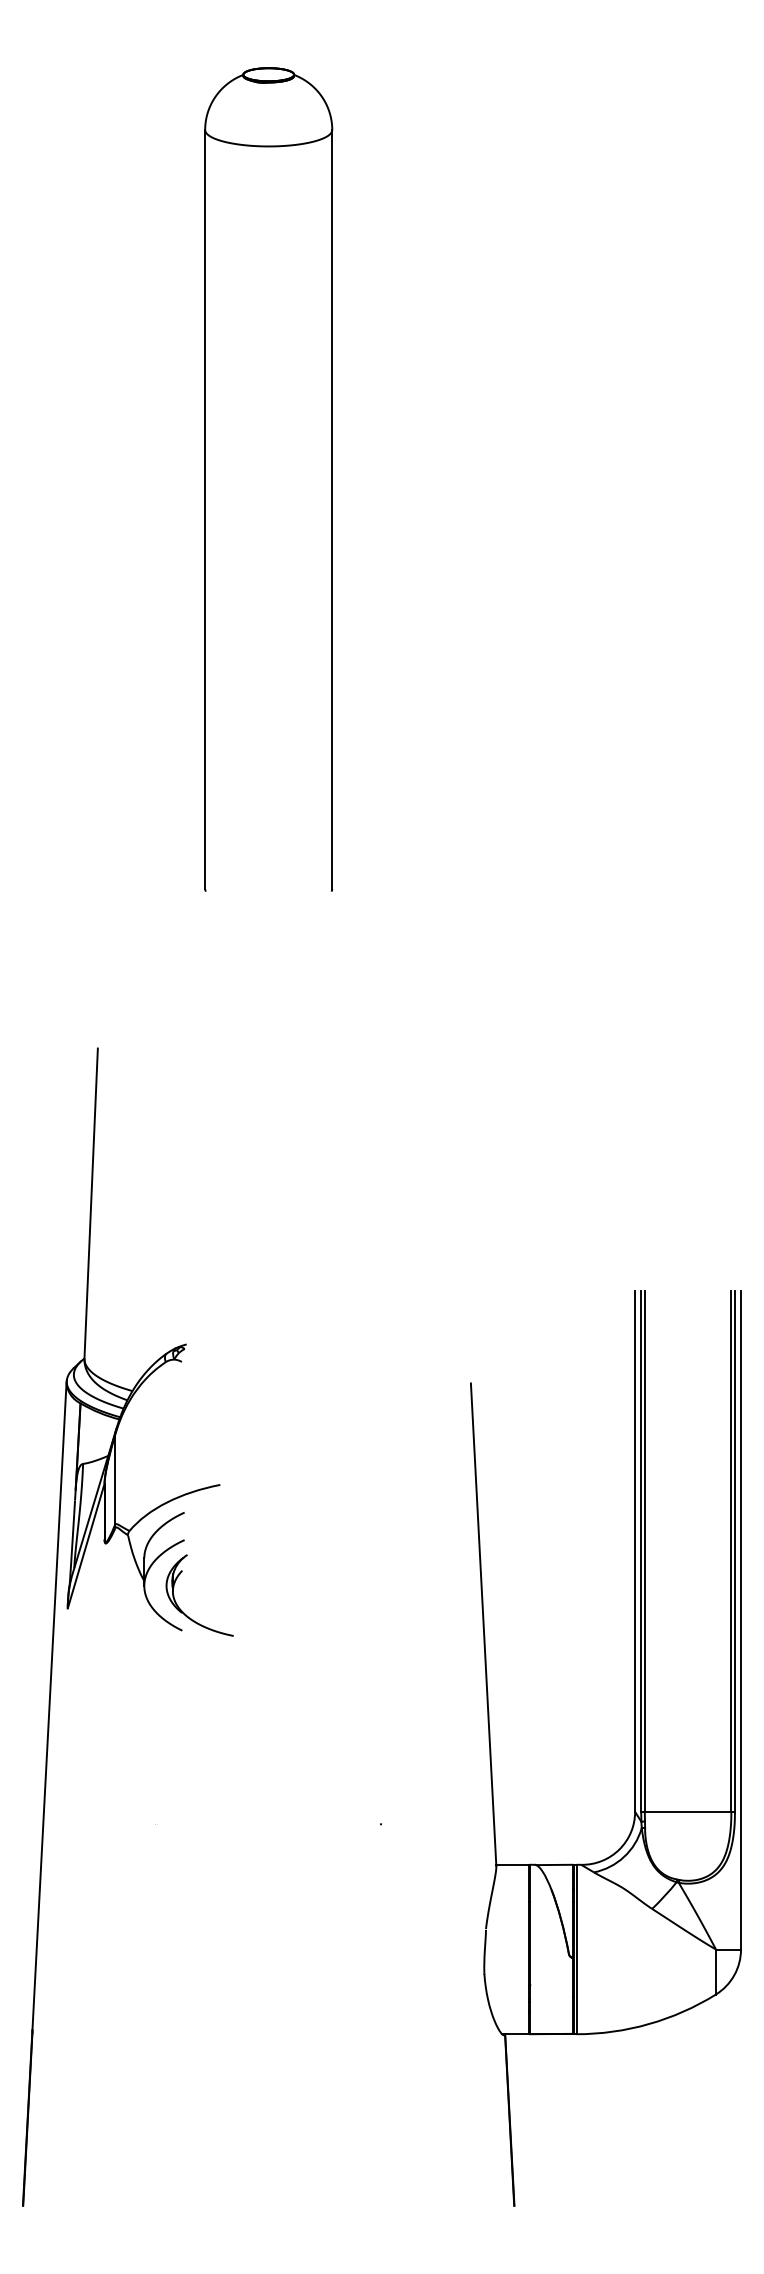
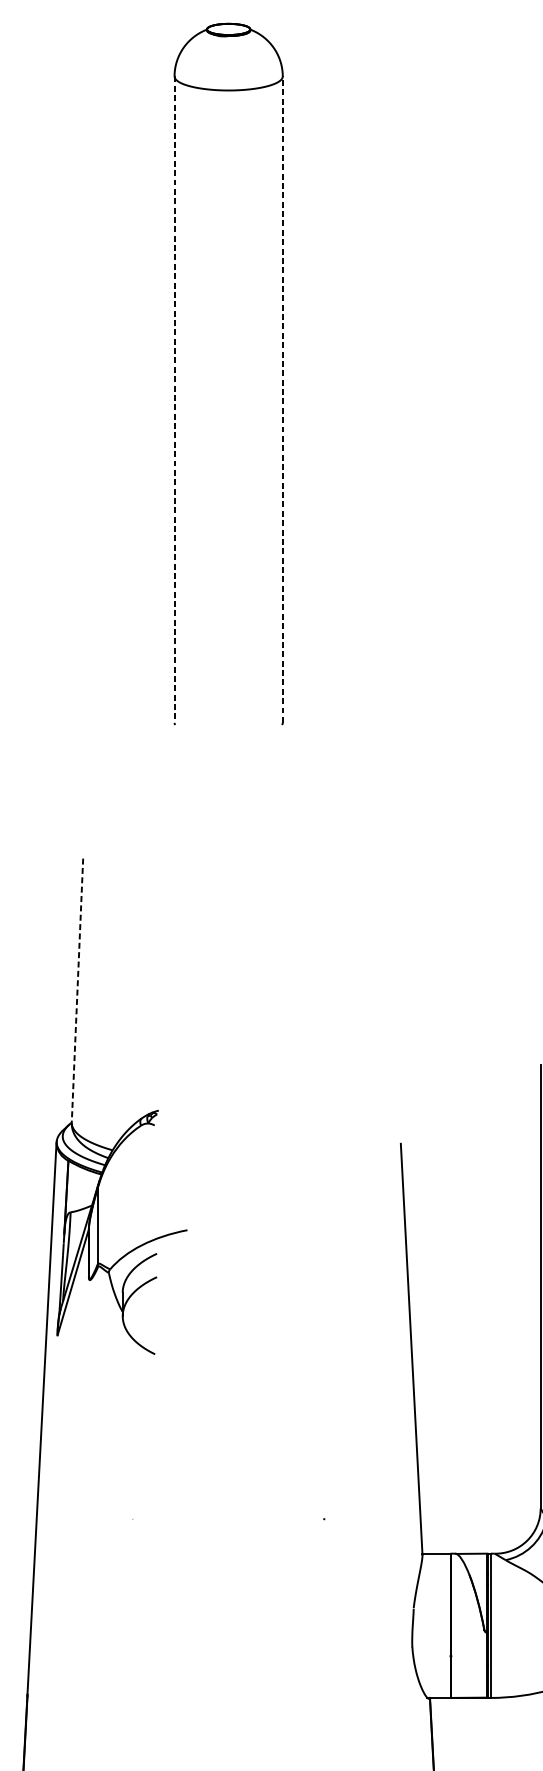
line: (205, 509) -> (174, 399), solid -> dashed
line: (332, 509) -> (282, 399), solid -> dashed
line: (91, 1203) -> (77, 990), solid -> dashed
part: (183, 1611) -> (156, 1337), removed

